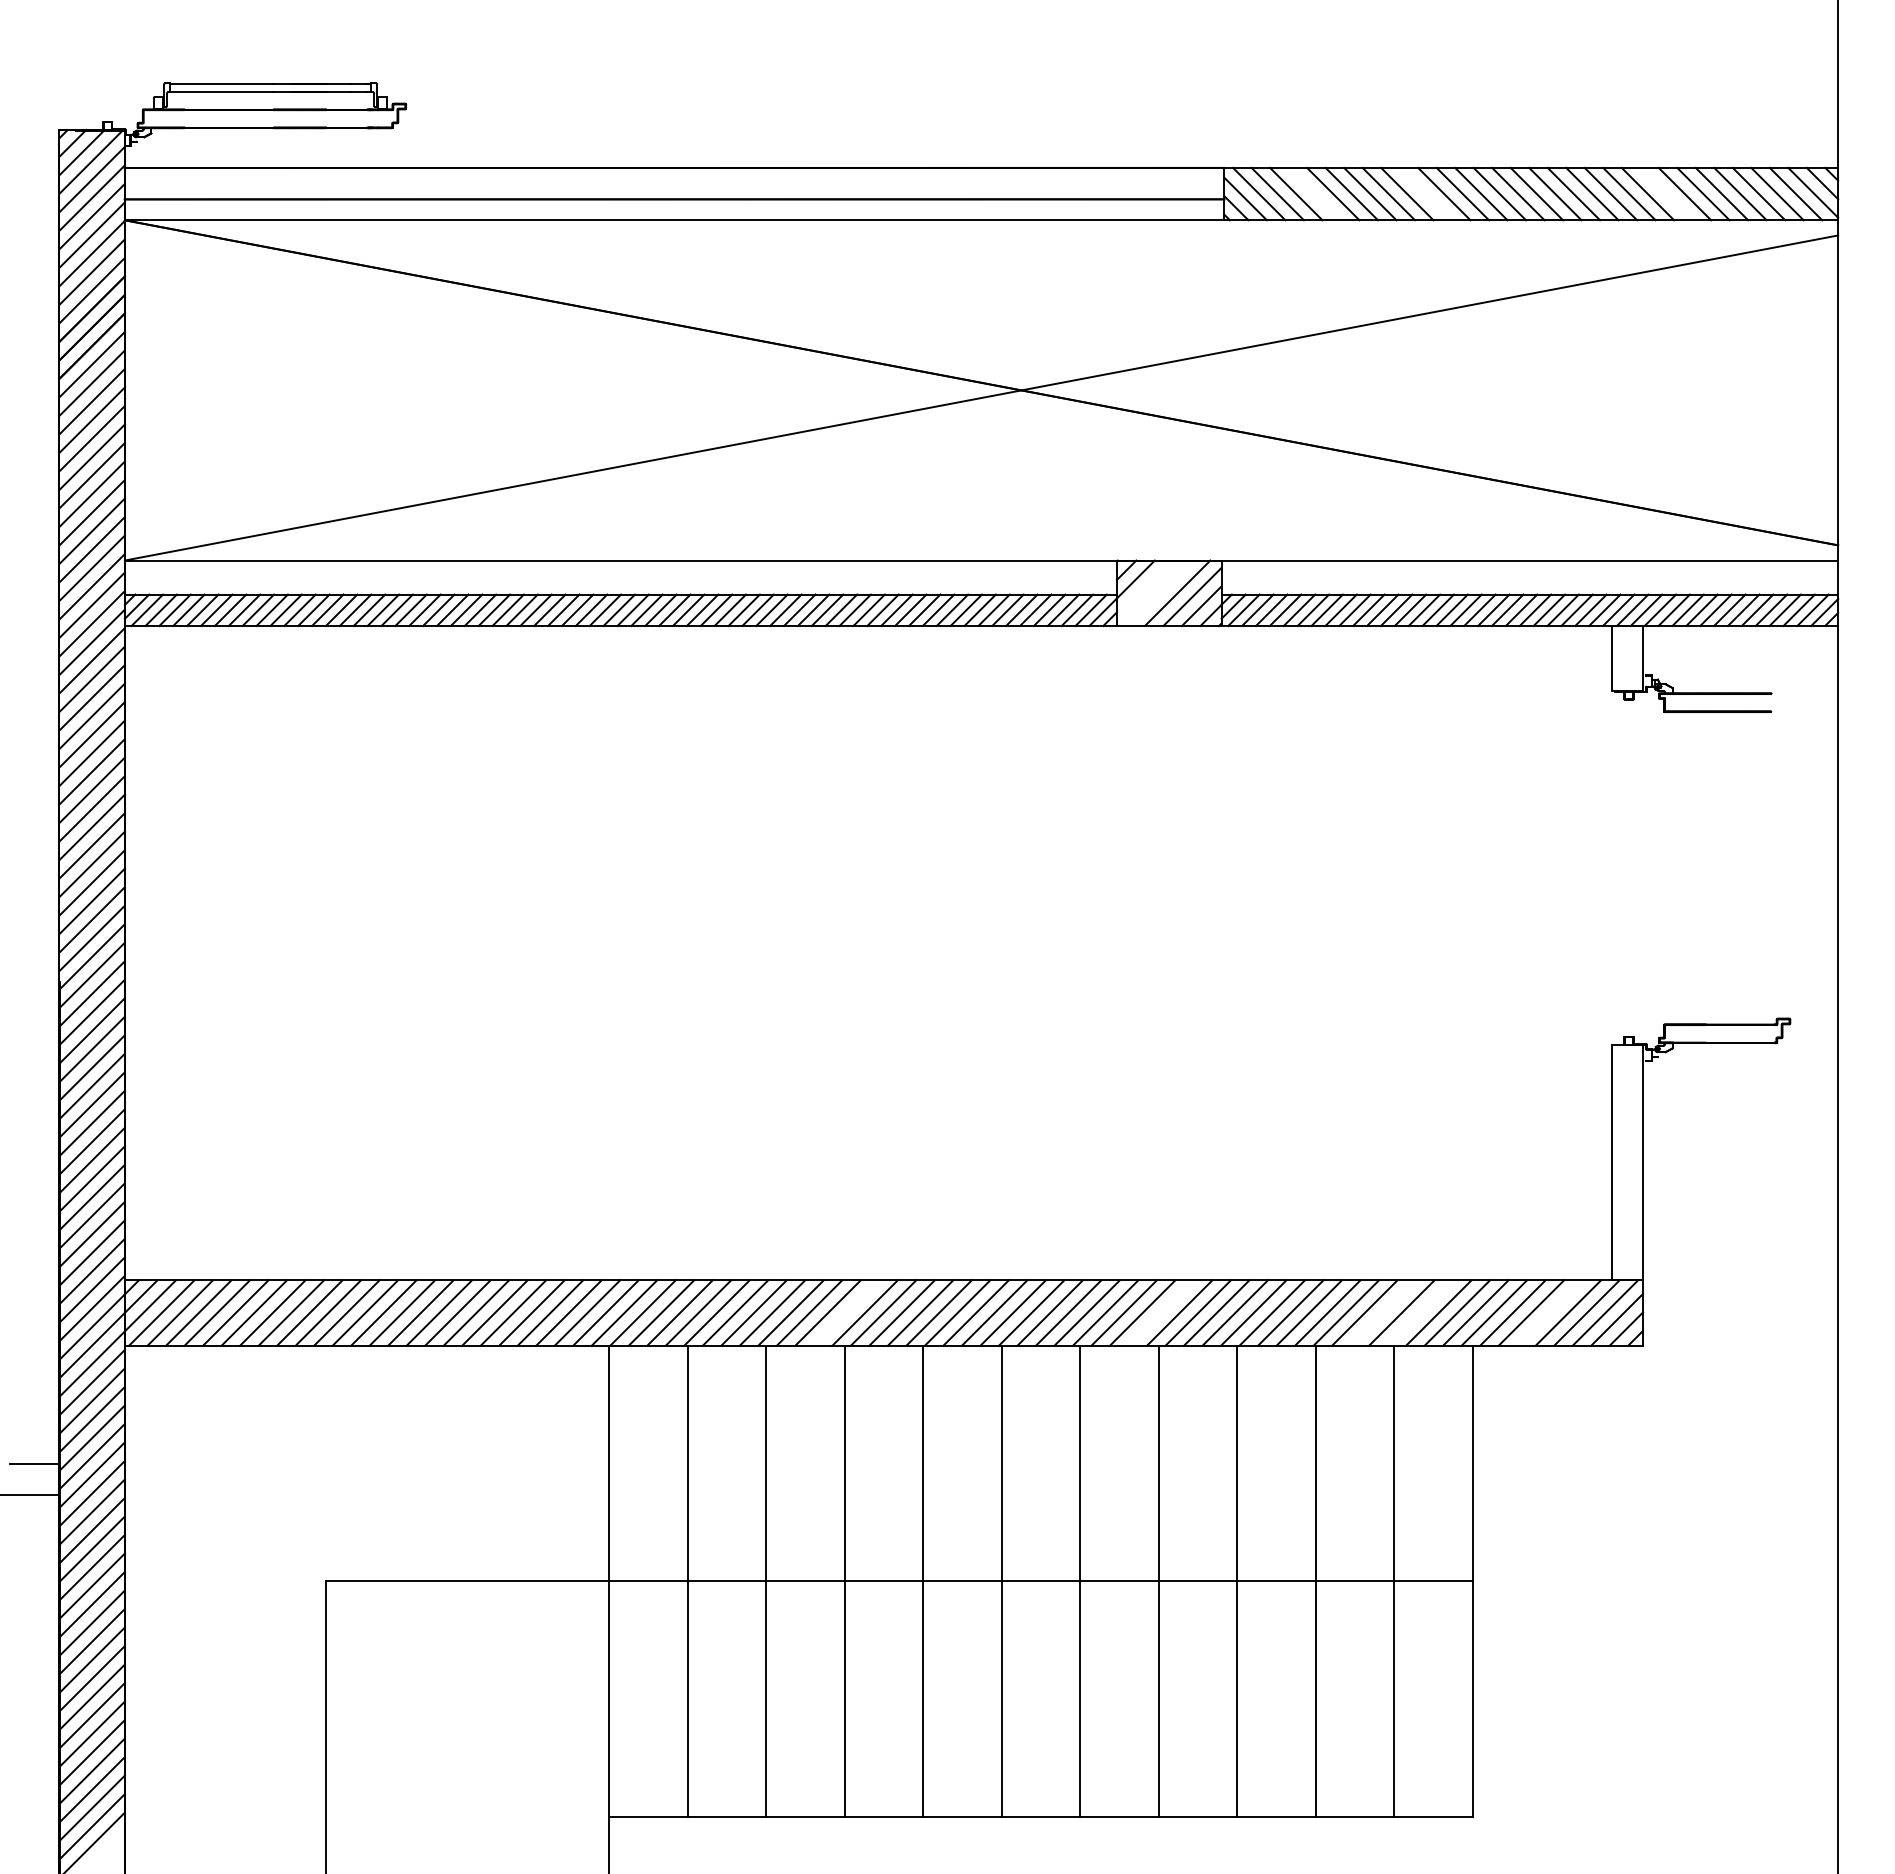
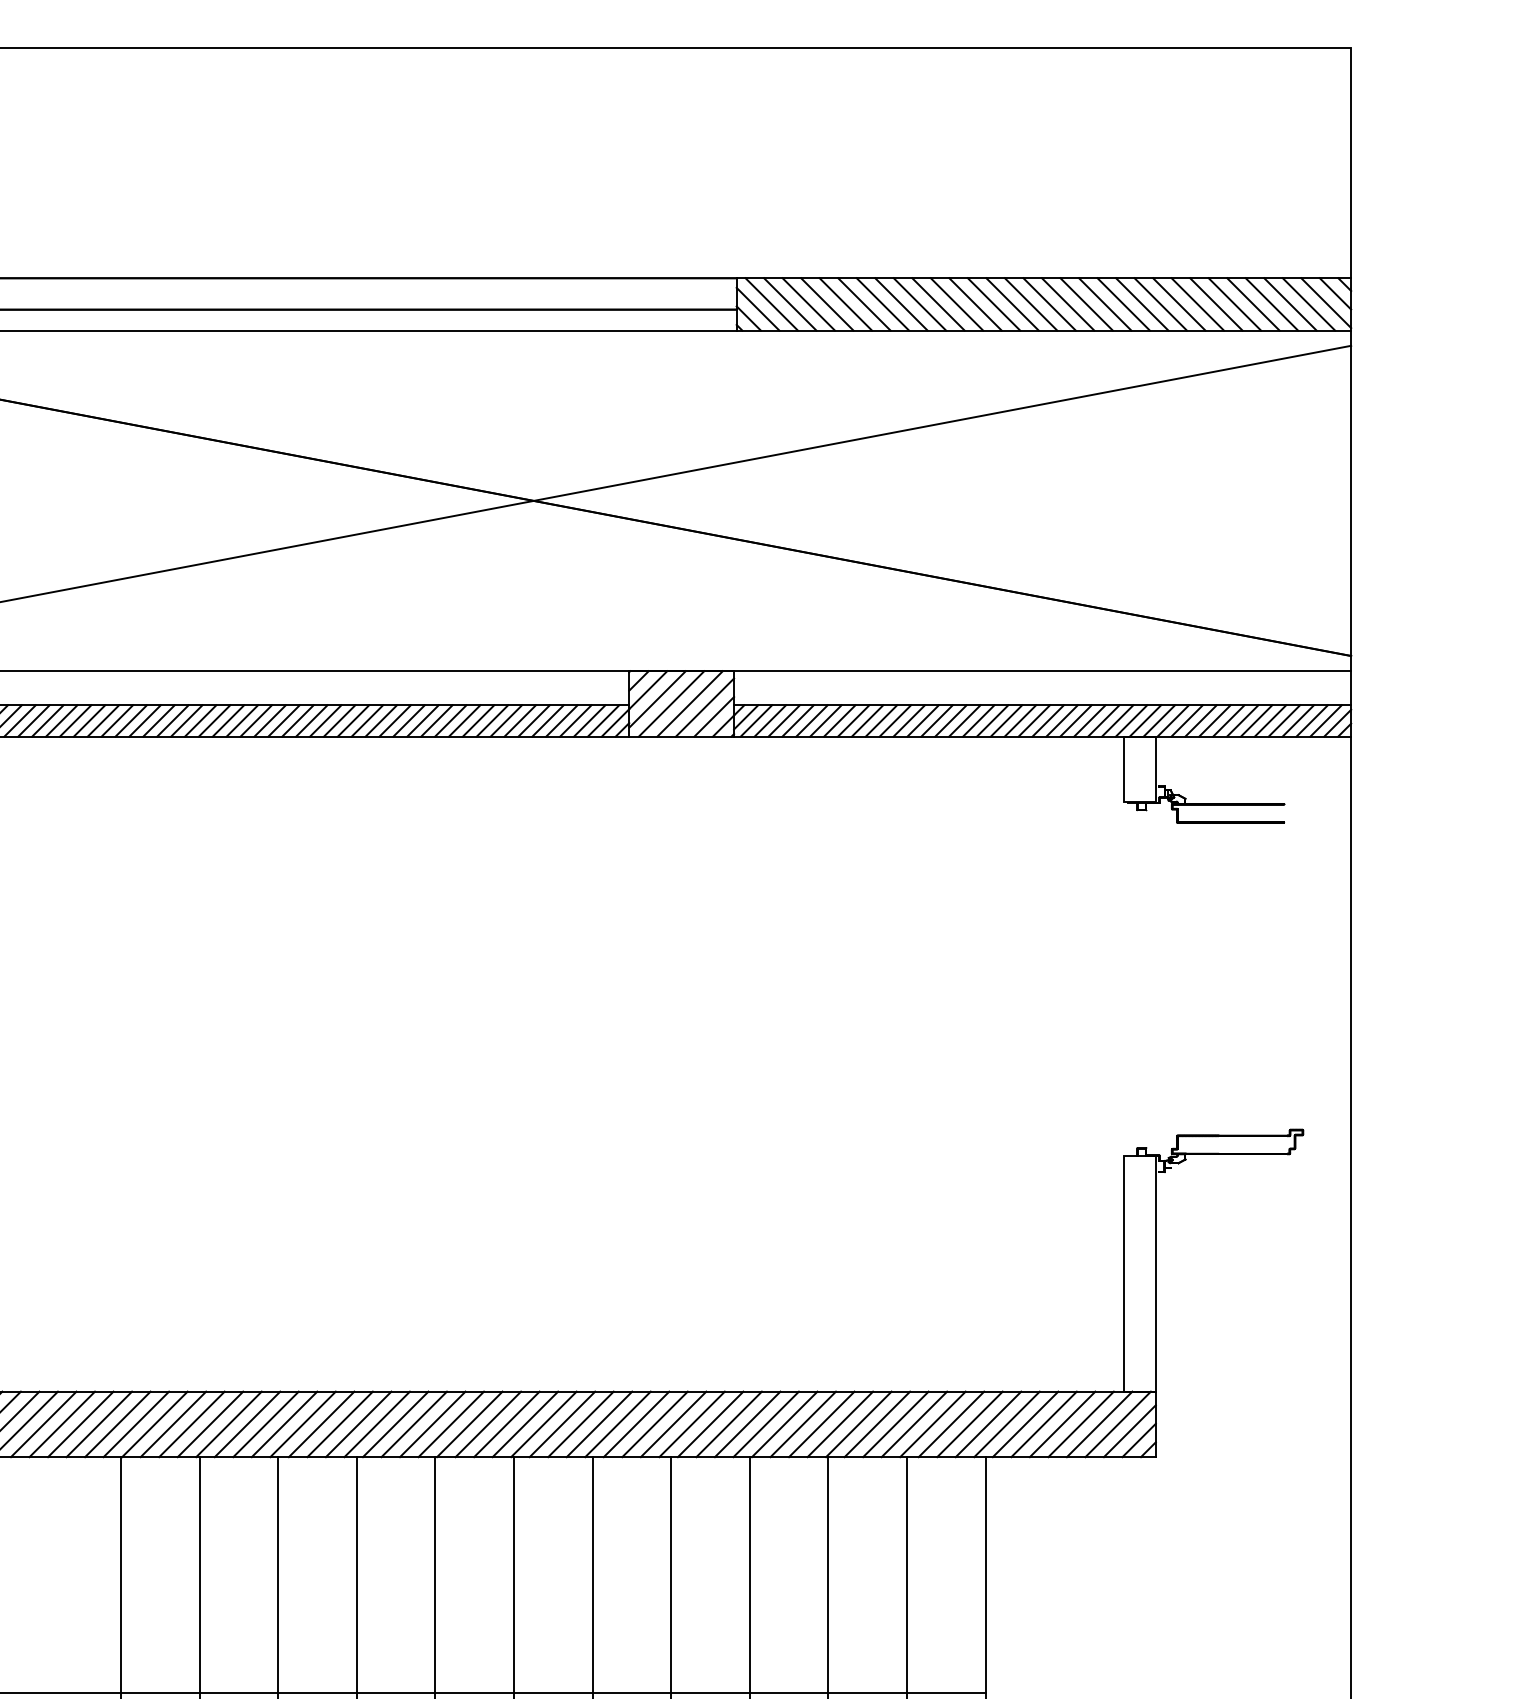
line: (1314, 193) -> (827, 303), added
line: (1425, 193) -> (938, 303), added
line: (1666, 193) -> (1179, 303), added
line: (1144, 588) -> (656, 699), added
line: (1158, 592) -> (670, 703), added
line: (846, 1312) -> (358, 1423), added
line: (1160, 1312) -> (672, 1423), added
line: (1383, 1312) -> (896, 1423), added
line: (1420, 1312) -> (933, 1423), added
line: (1549, 1312) -> (1062, 1423), added

